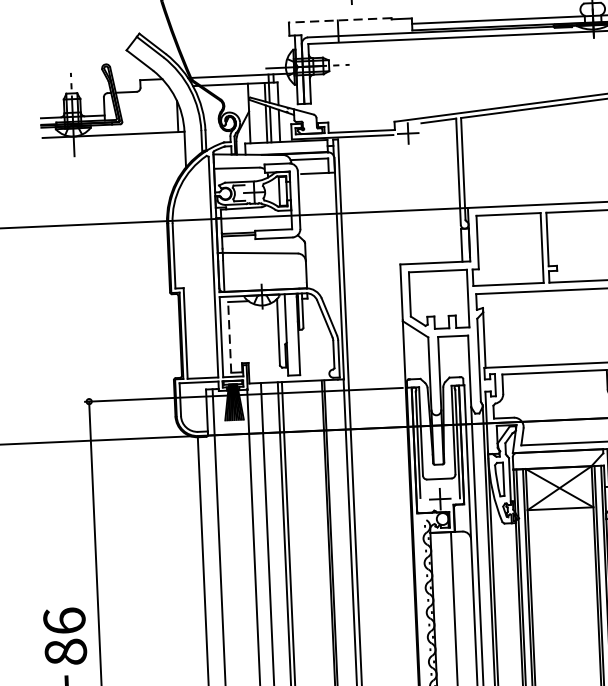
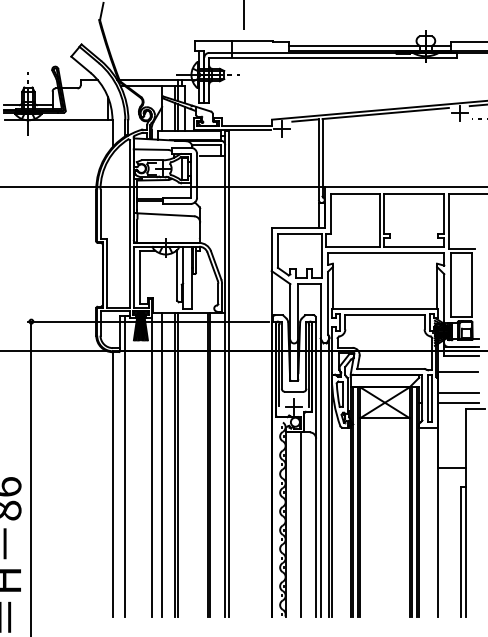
line: (339, 21) -> (233, 41), dashed -> solid
line: (229, 337) -> (139, 277), dashed -> solid

